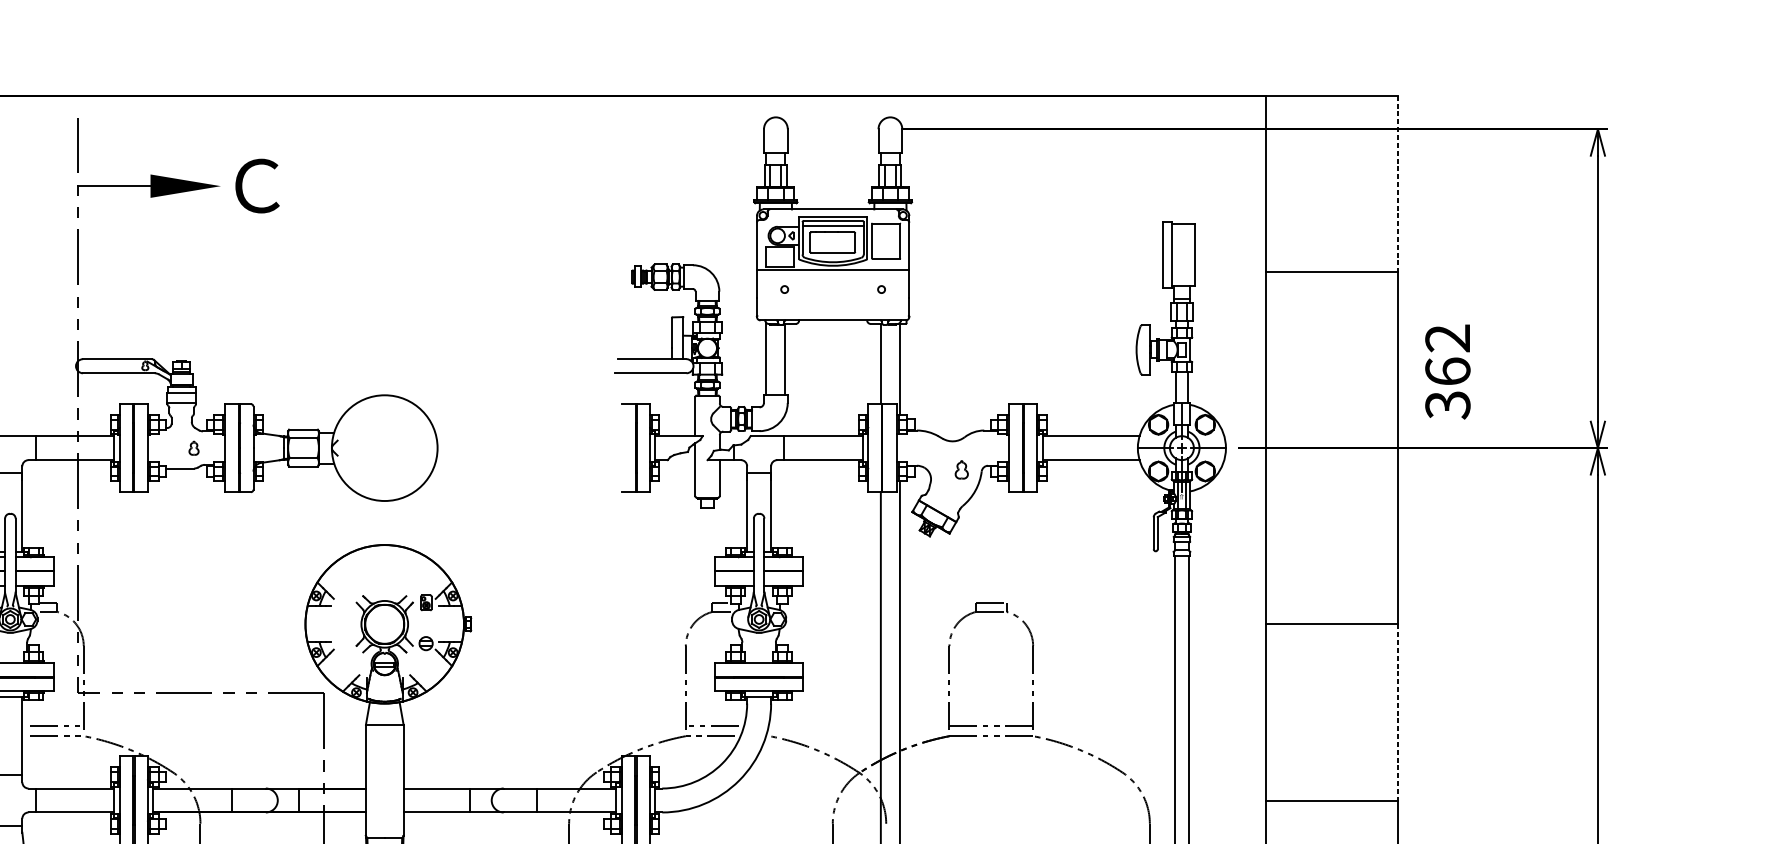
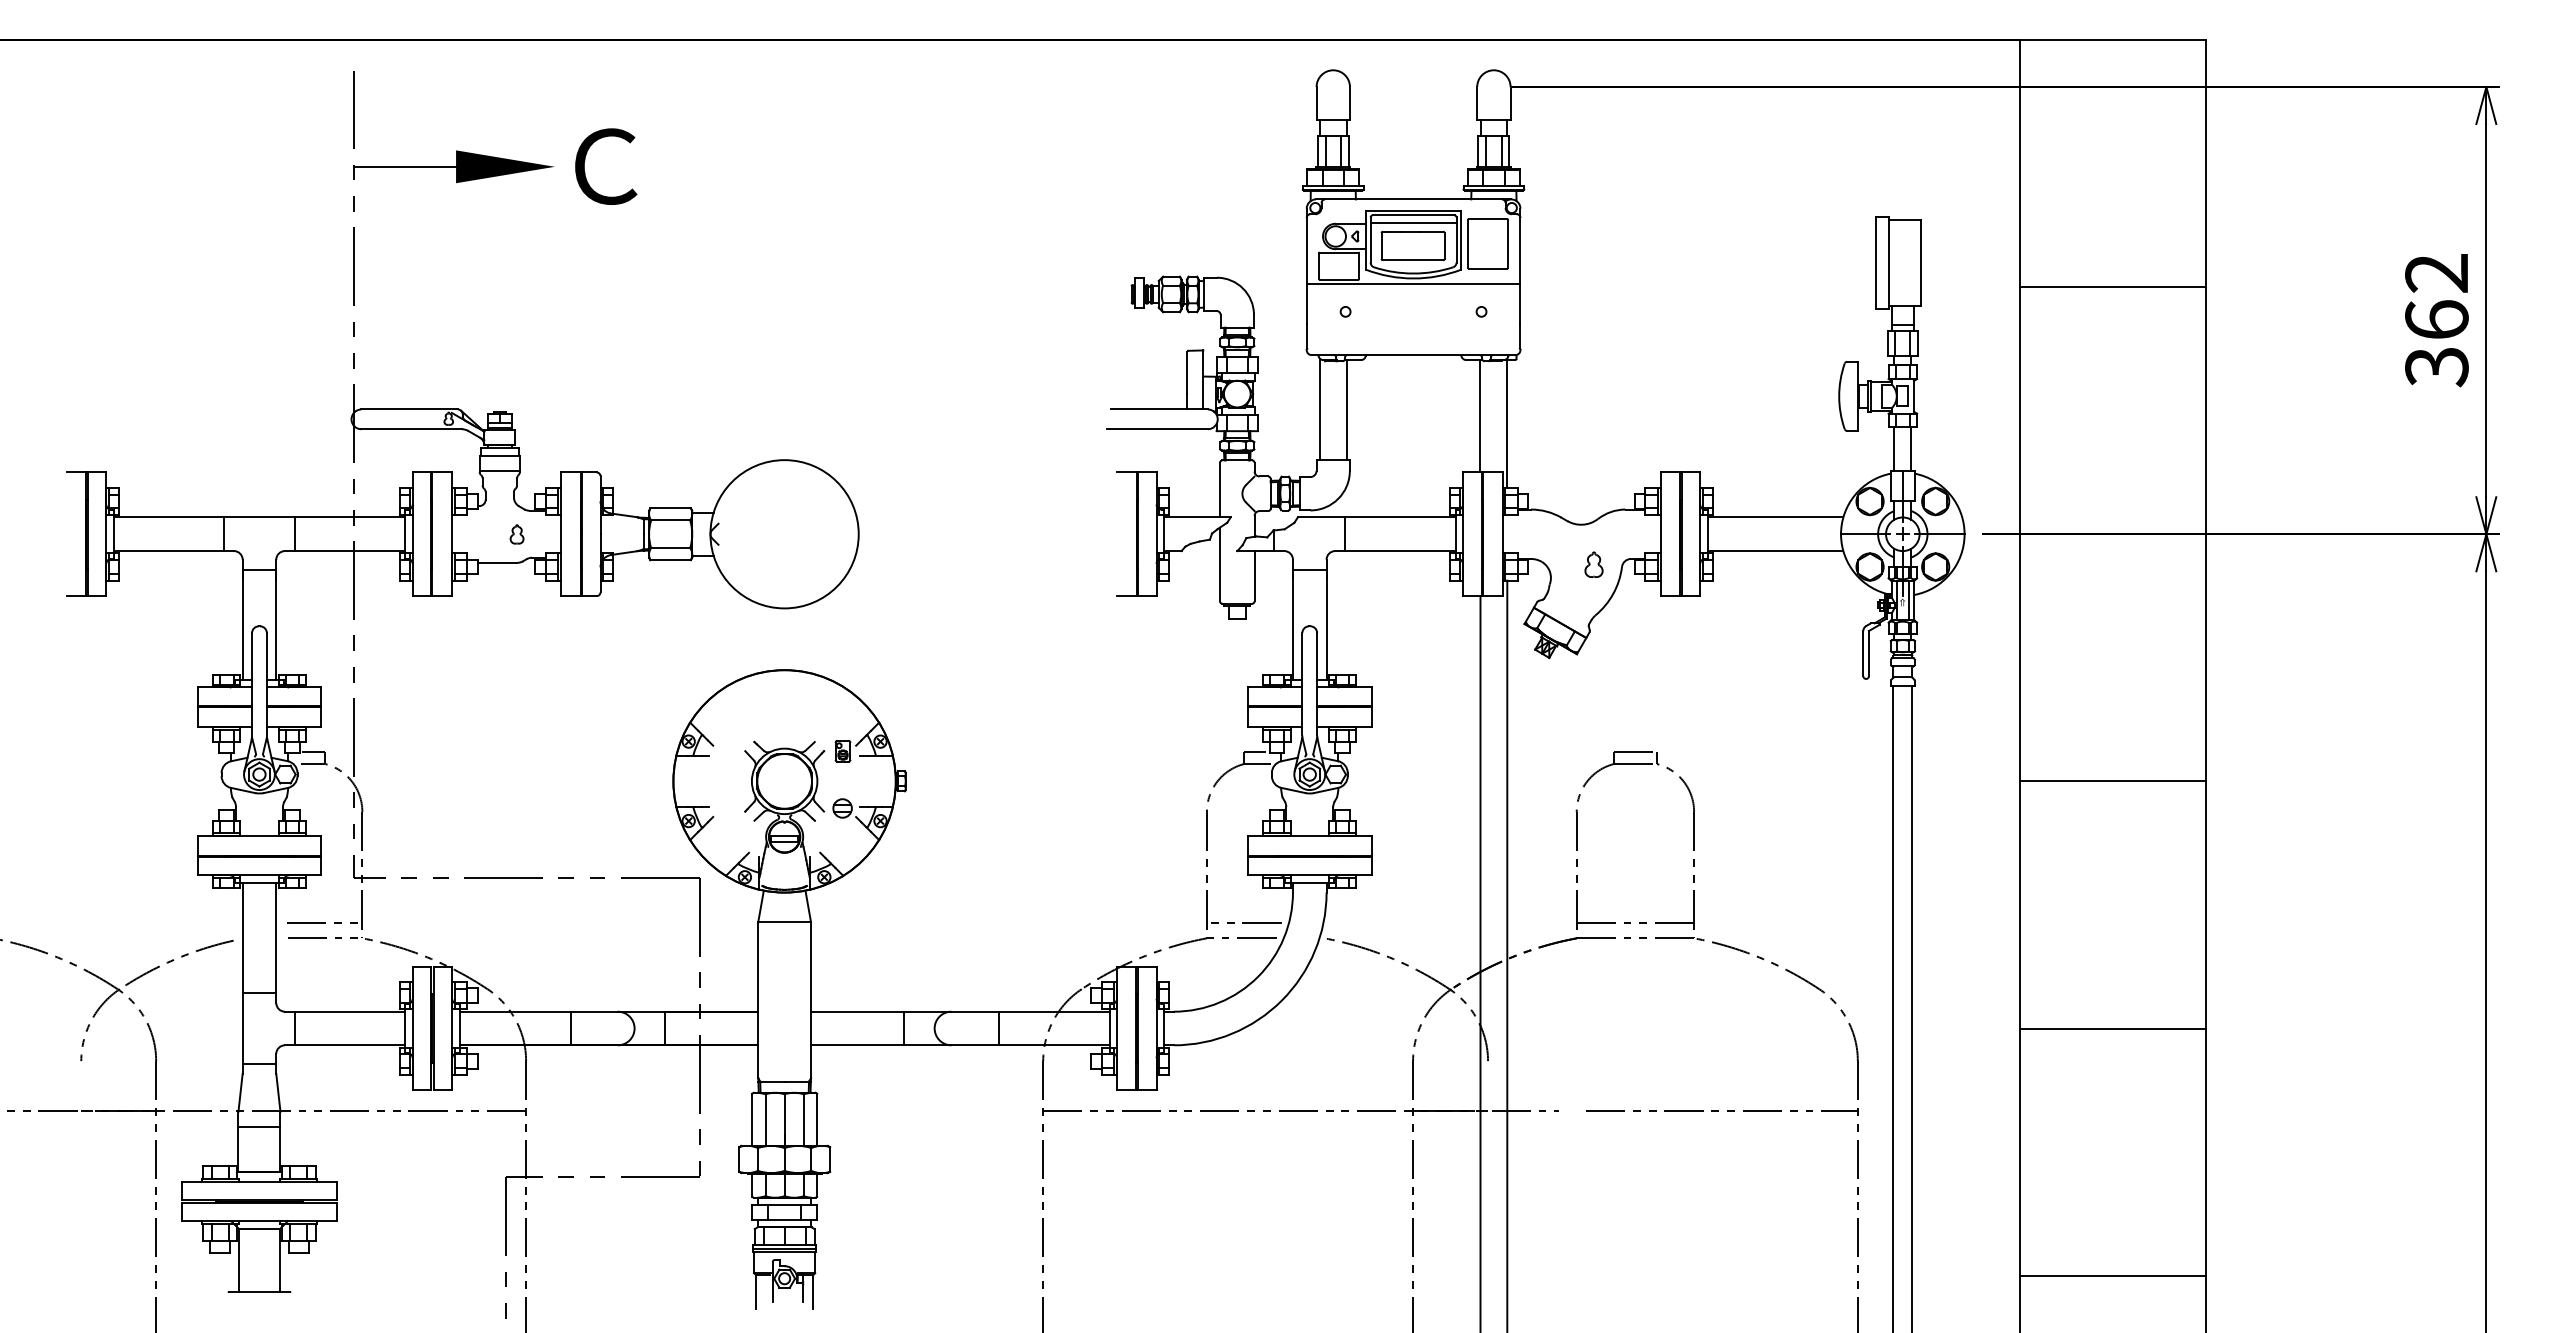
line: (1397, 183) -> (2205, 163), dashed -> solid
text: (1447, 372) -> (2436, 320), moved
line: (1397, 712) -> (2205, 904), dashed -> solid

